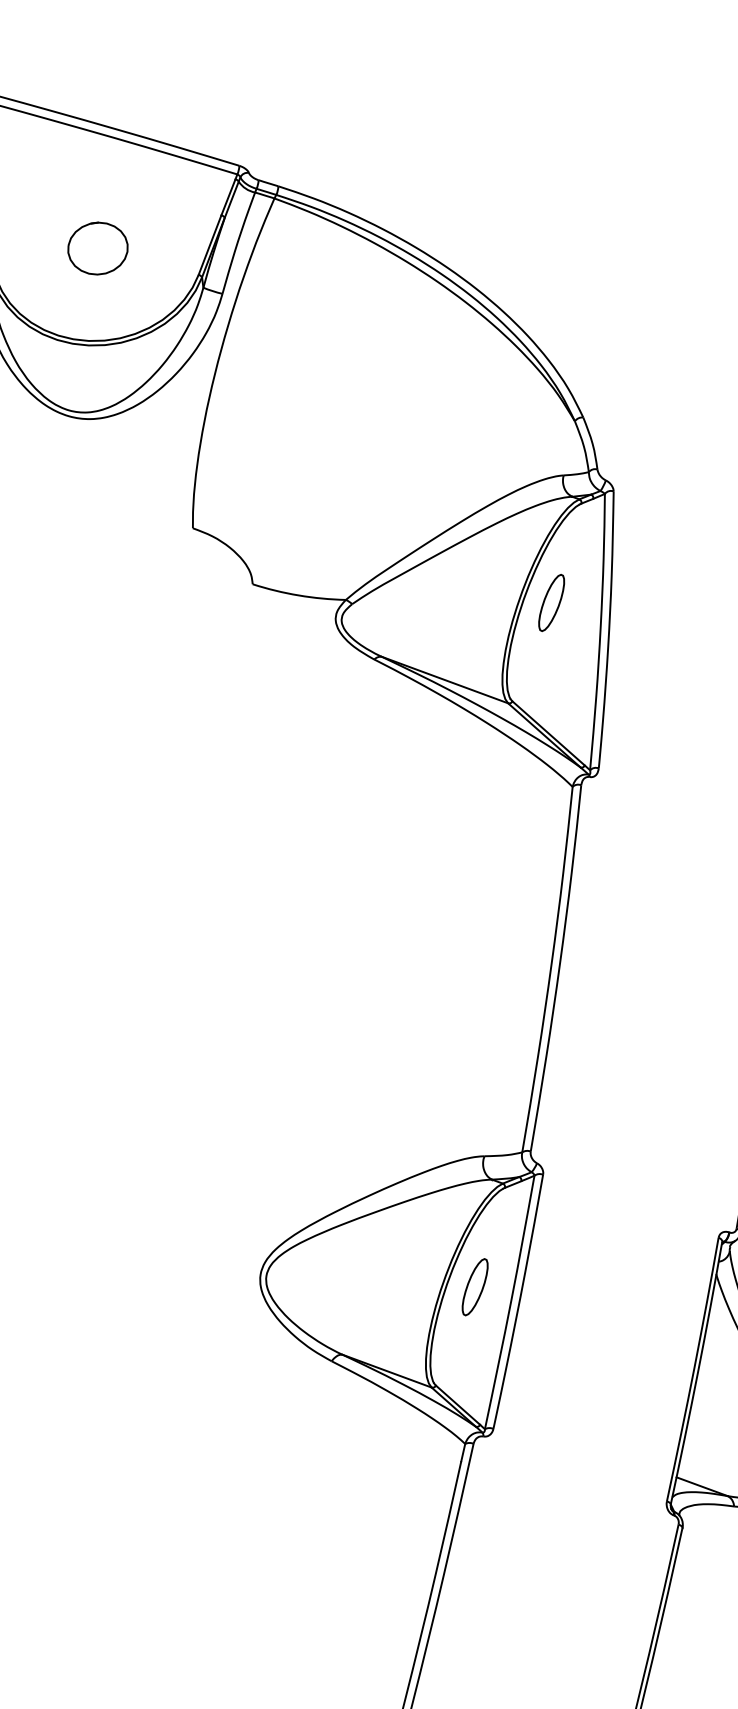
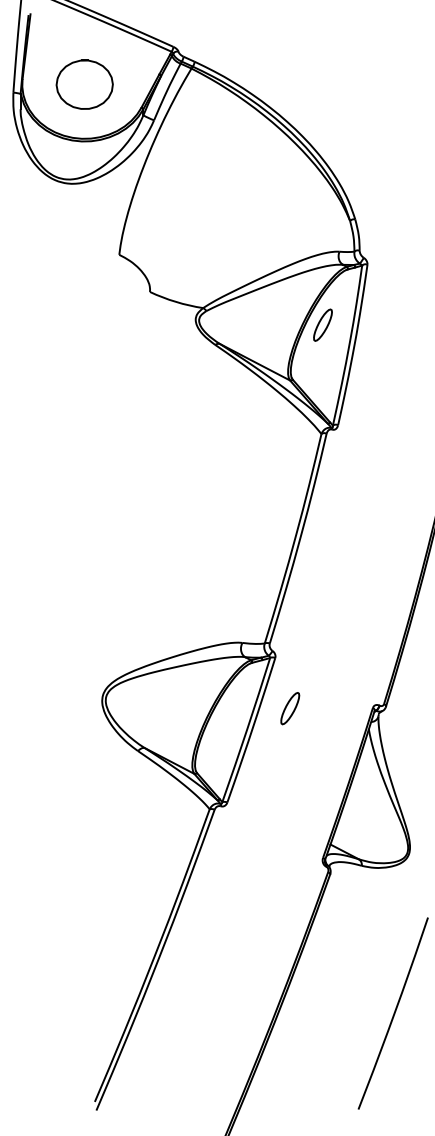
part: (97, 248) -> (84, 84), size x1.6
part: (475, 1286) -> (290, 708), moved

